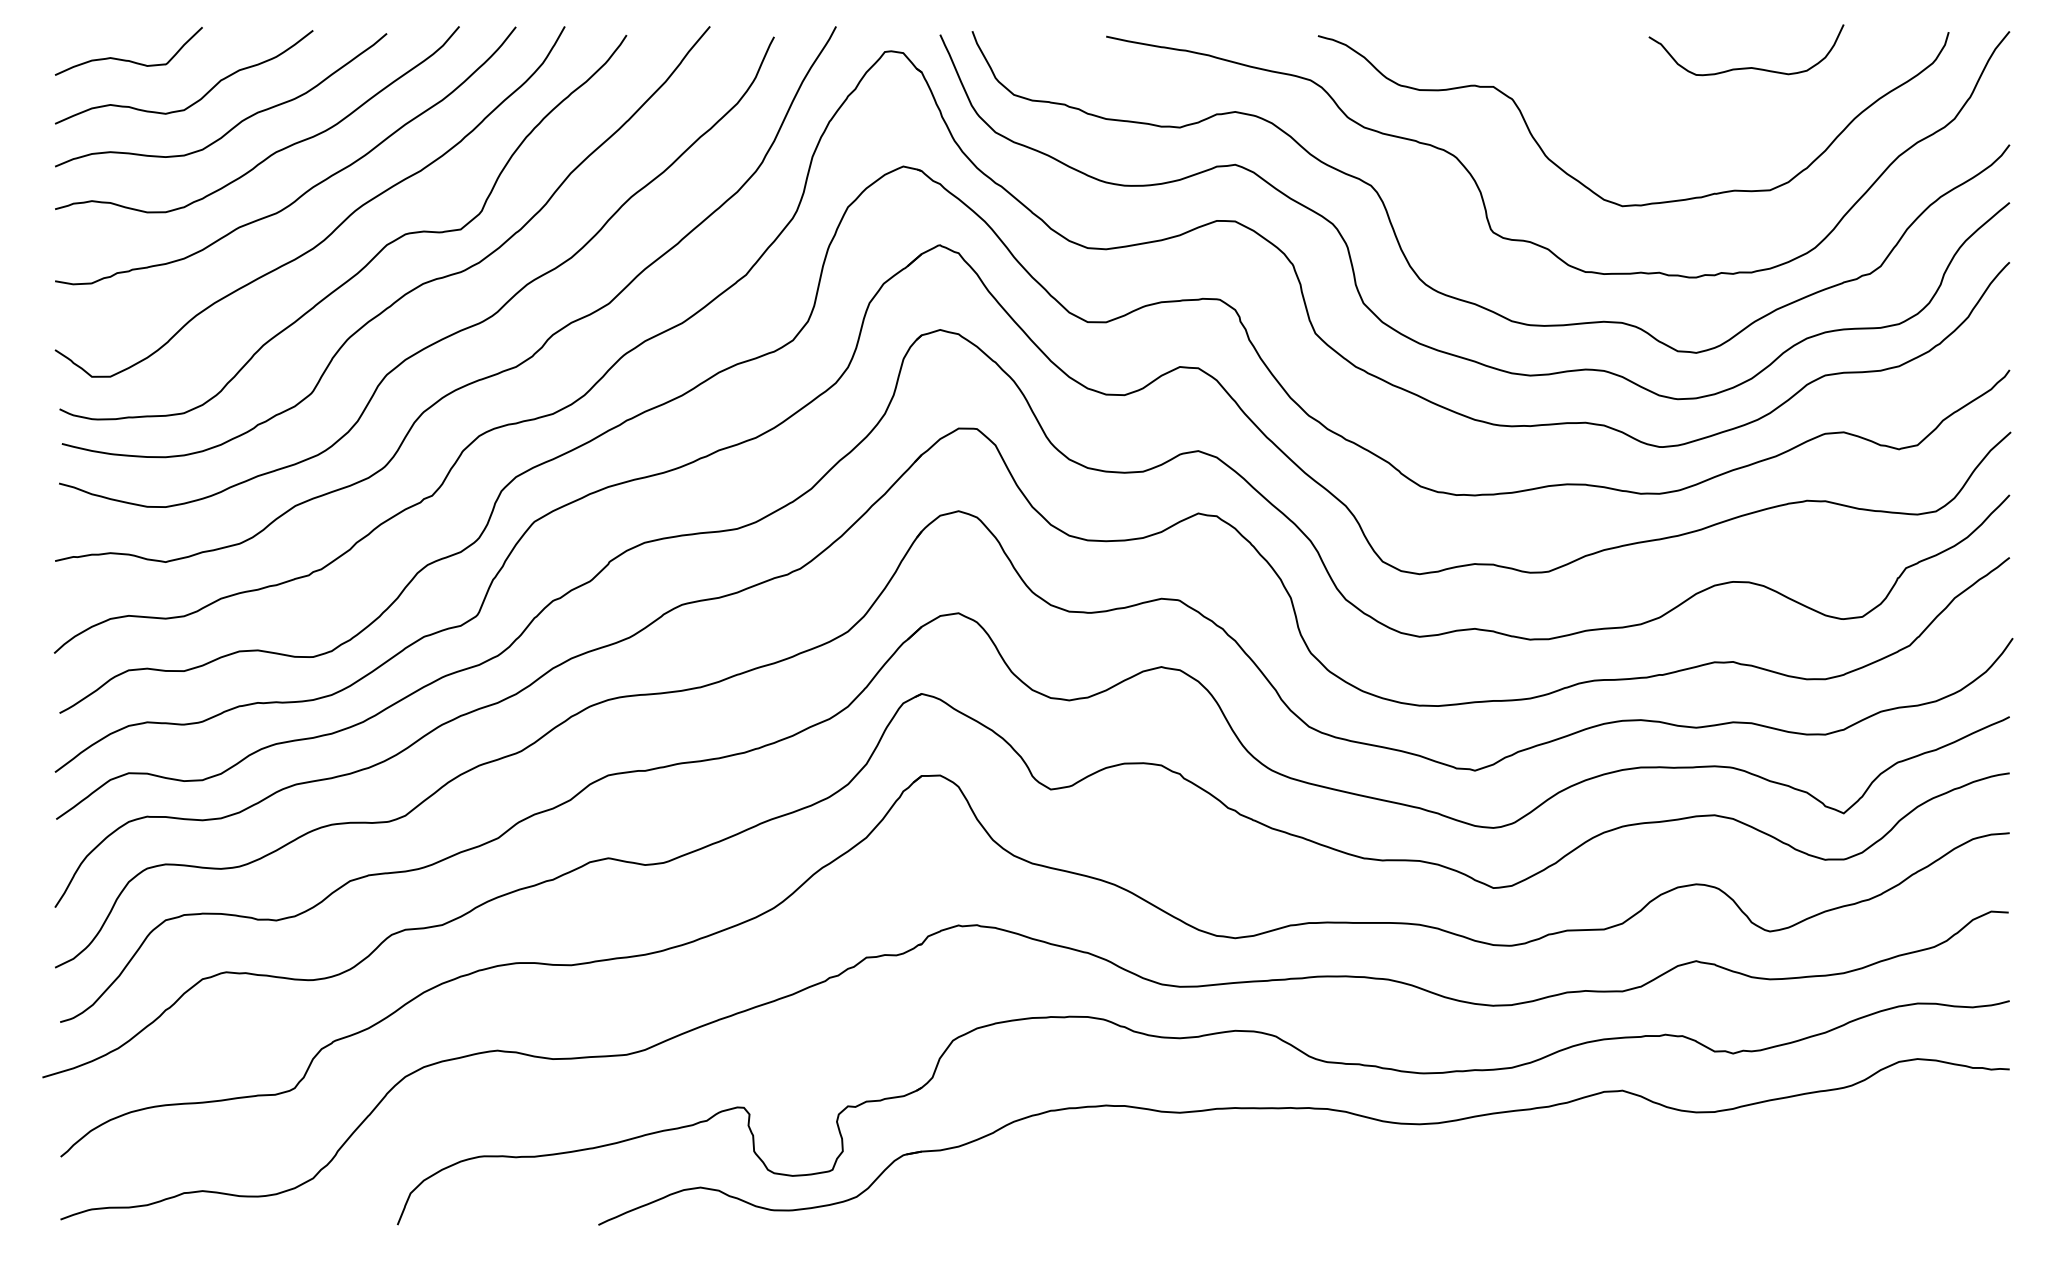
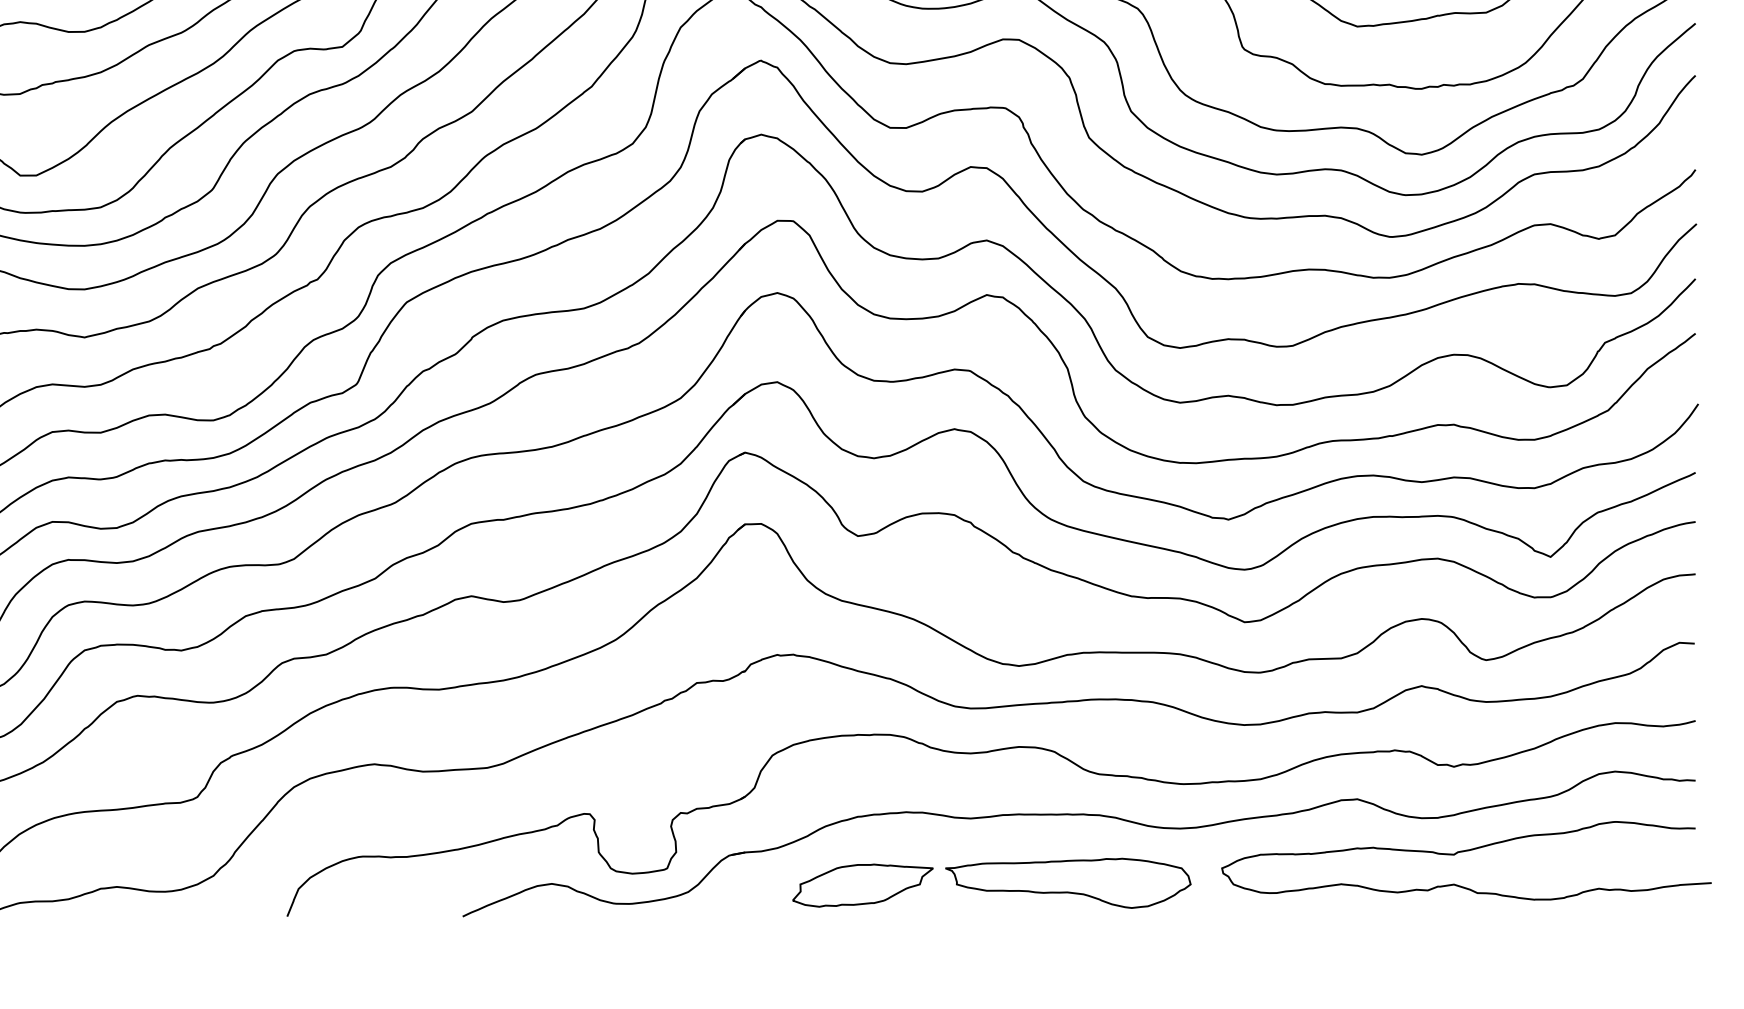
curve: (1743, 1151) -> (1463, 852), added
part: (1291, 1186) -> (1068, 882), added
part: (1056, 1189) -> (862, 885), added

